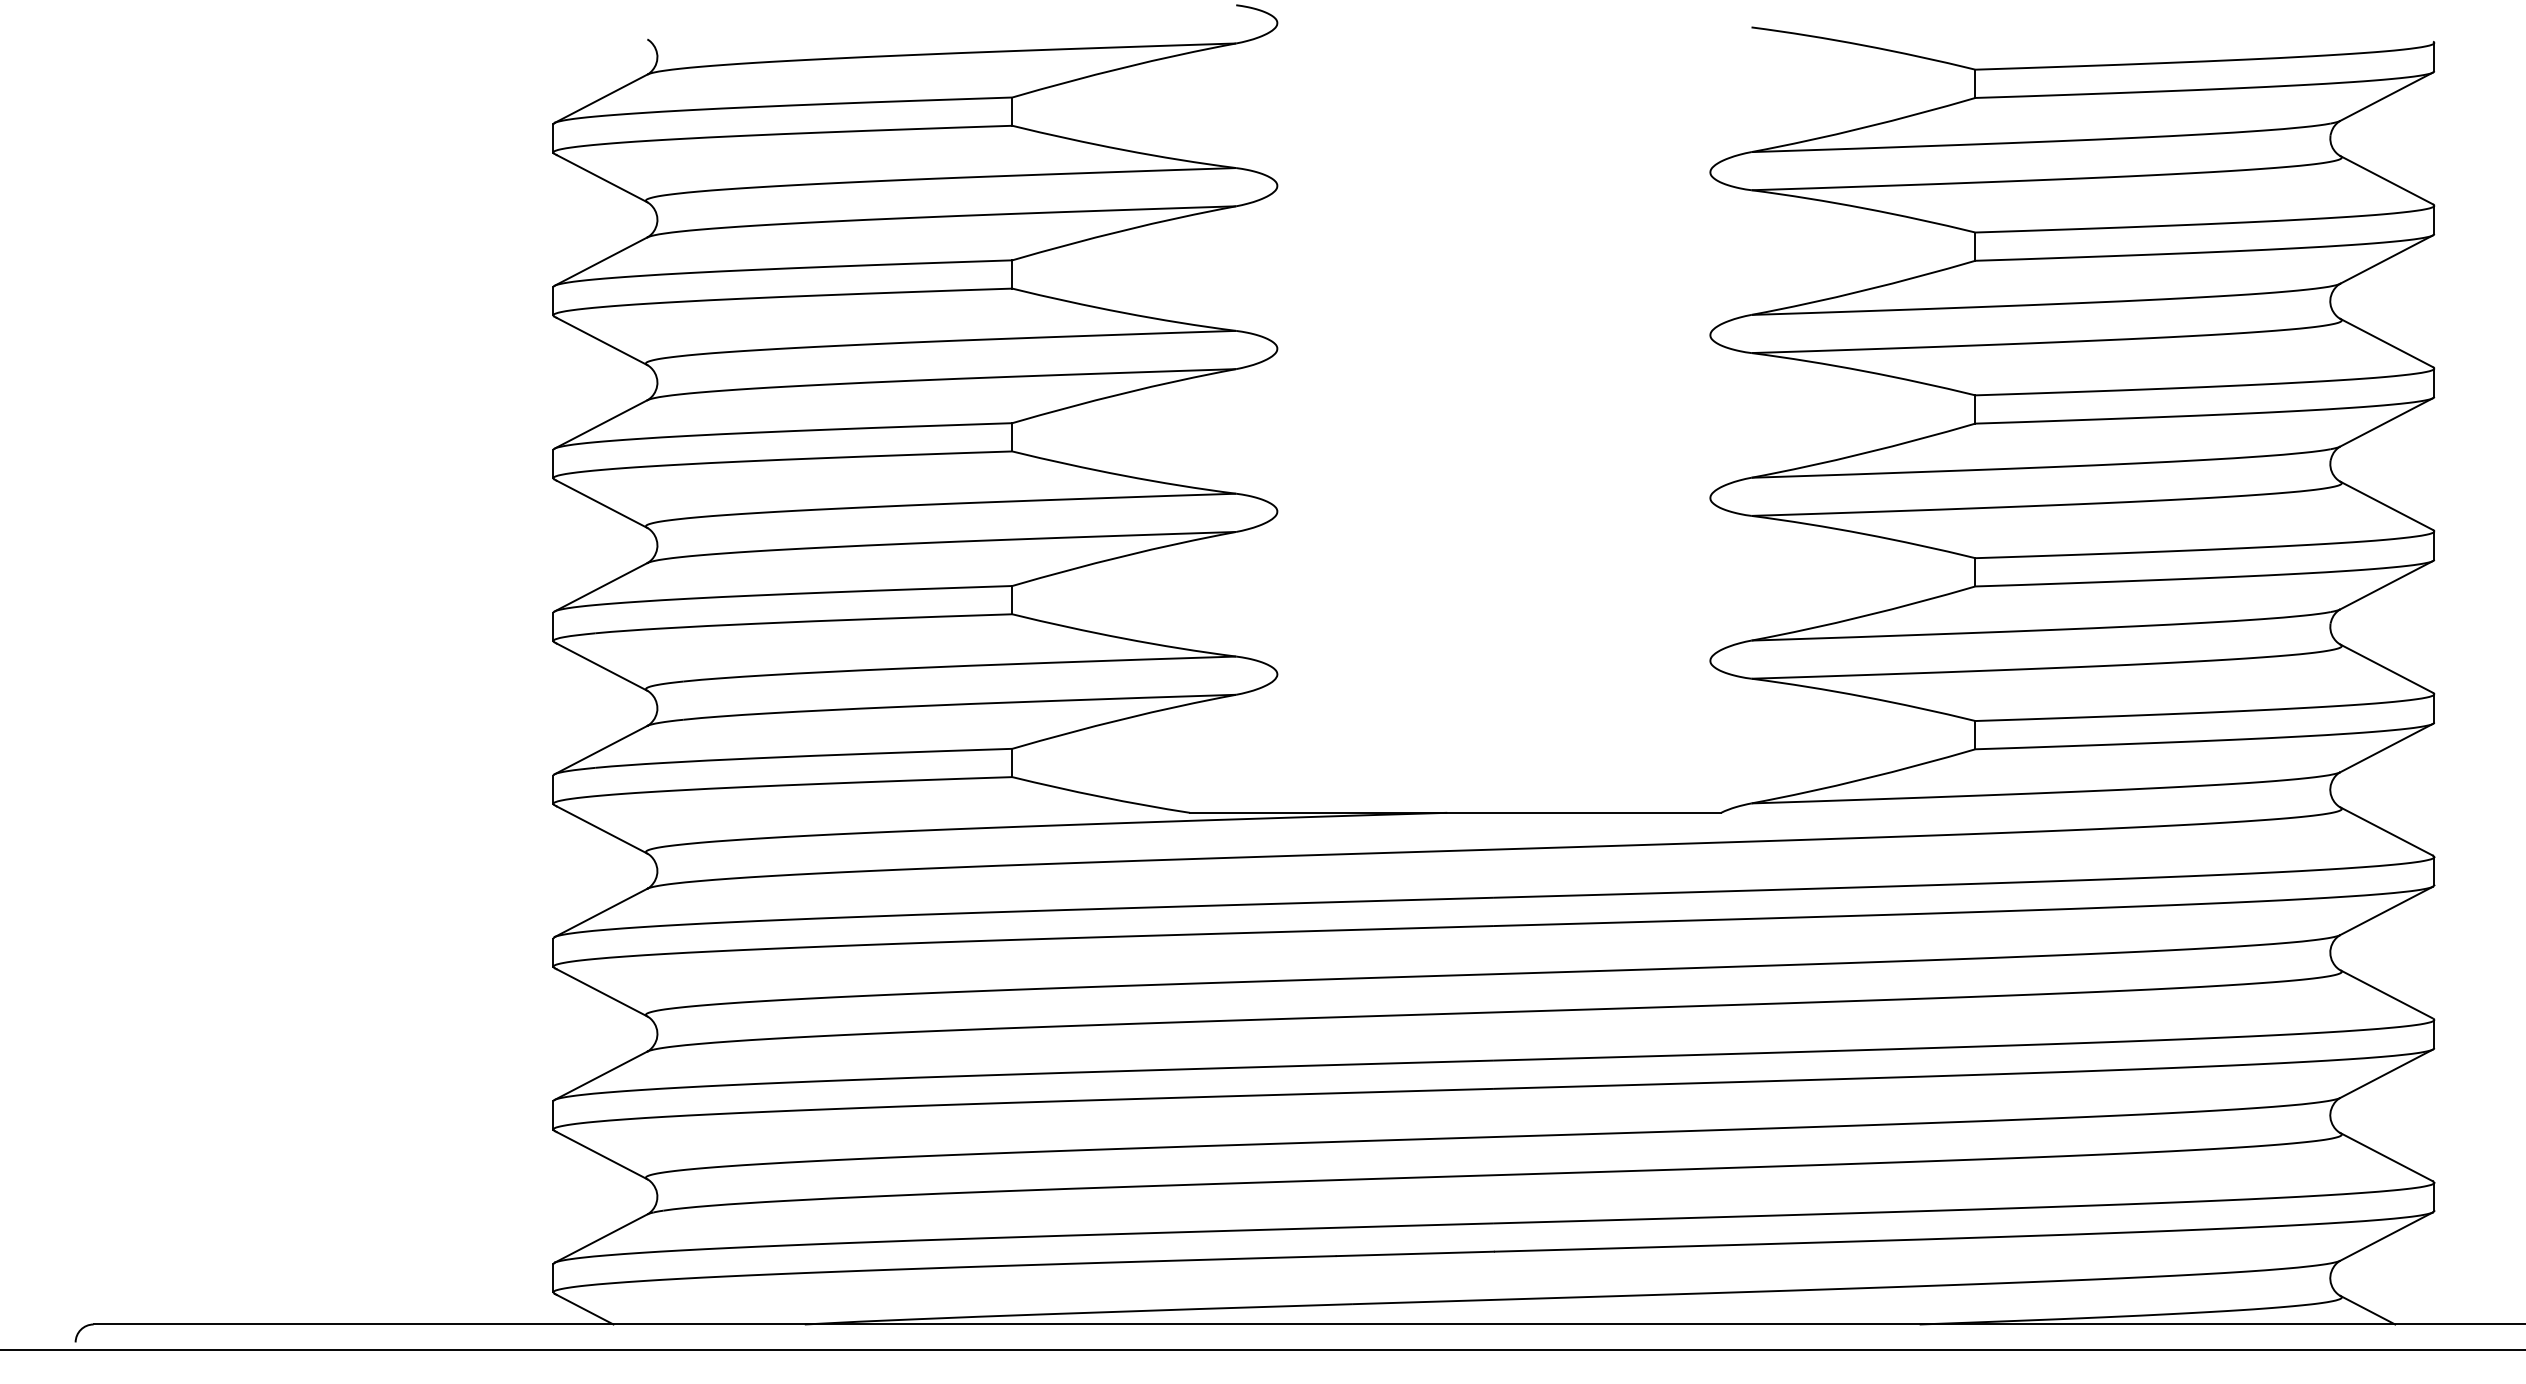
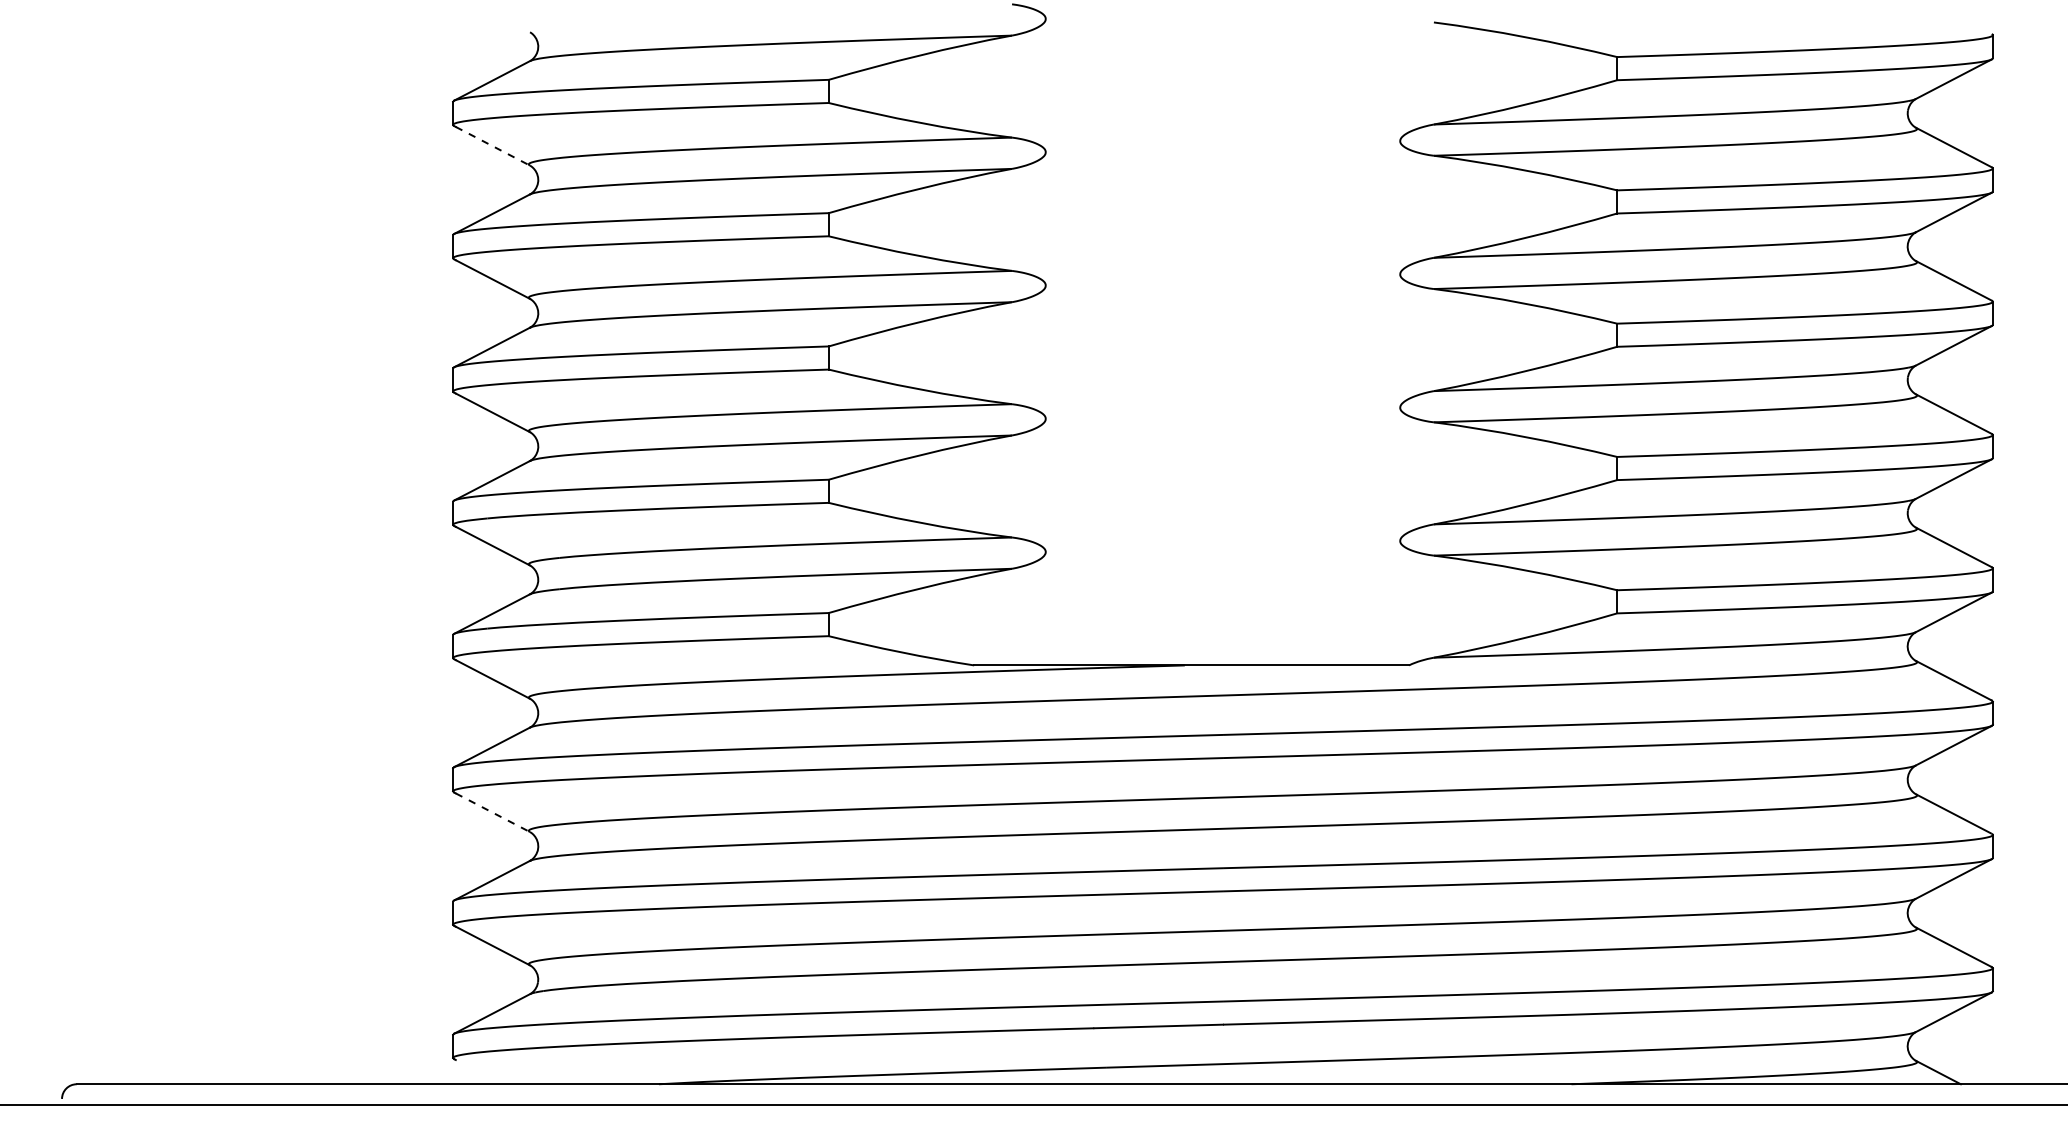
line: (601, 178) -> (492, 146), solid -> dashed
line: (601, 992) -> (492, 812), solid -> dashed
line: (584, 1310) -> (478, 1072), removed

